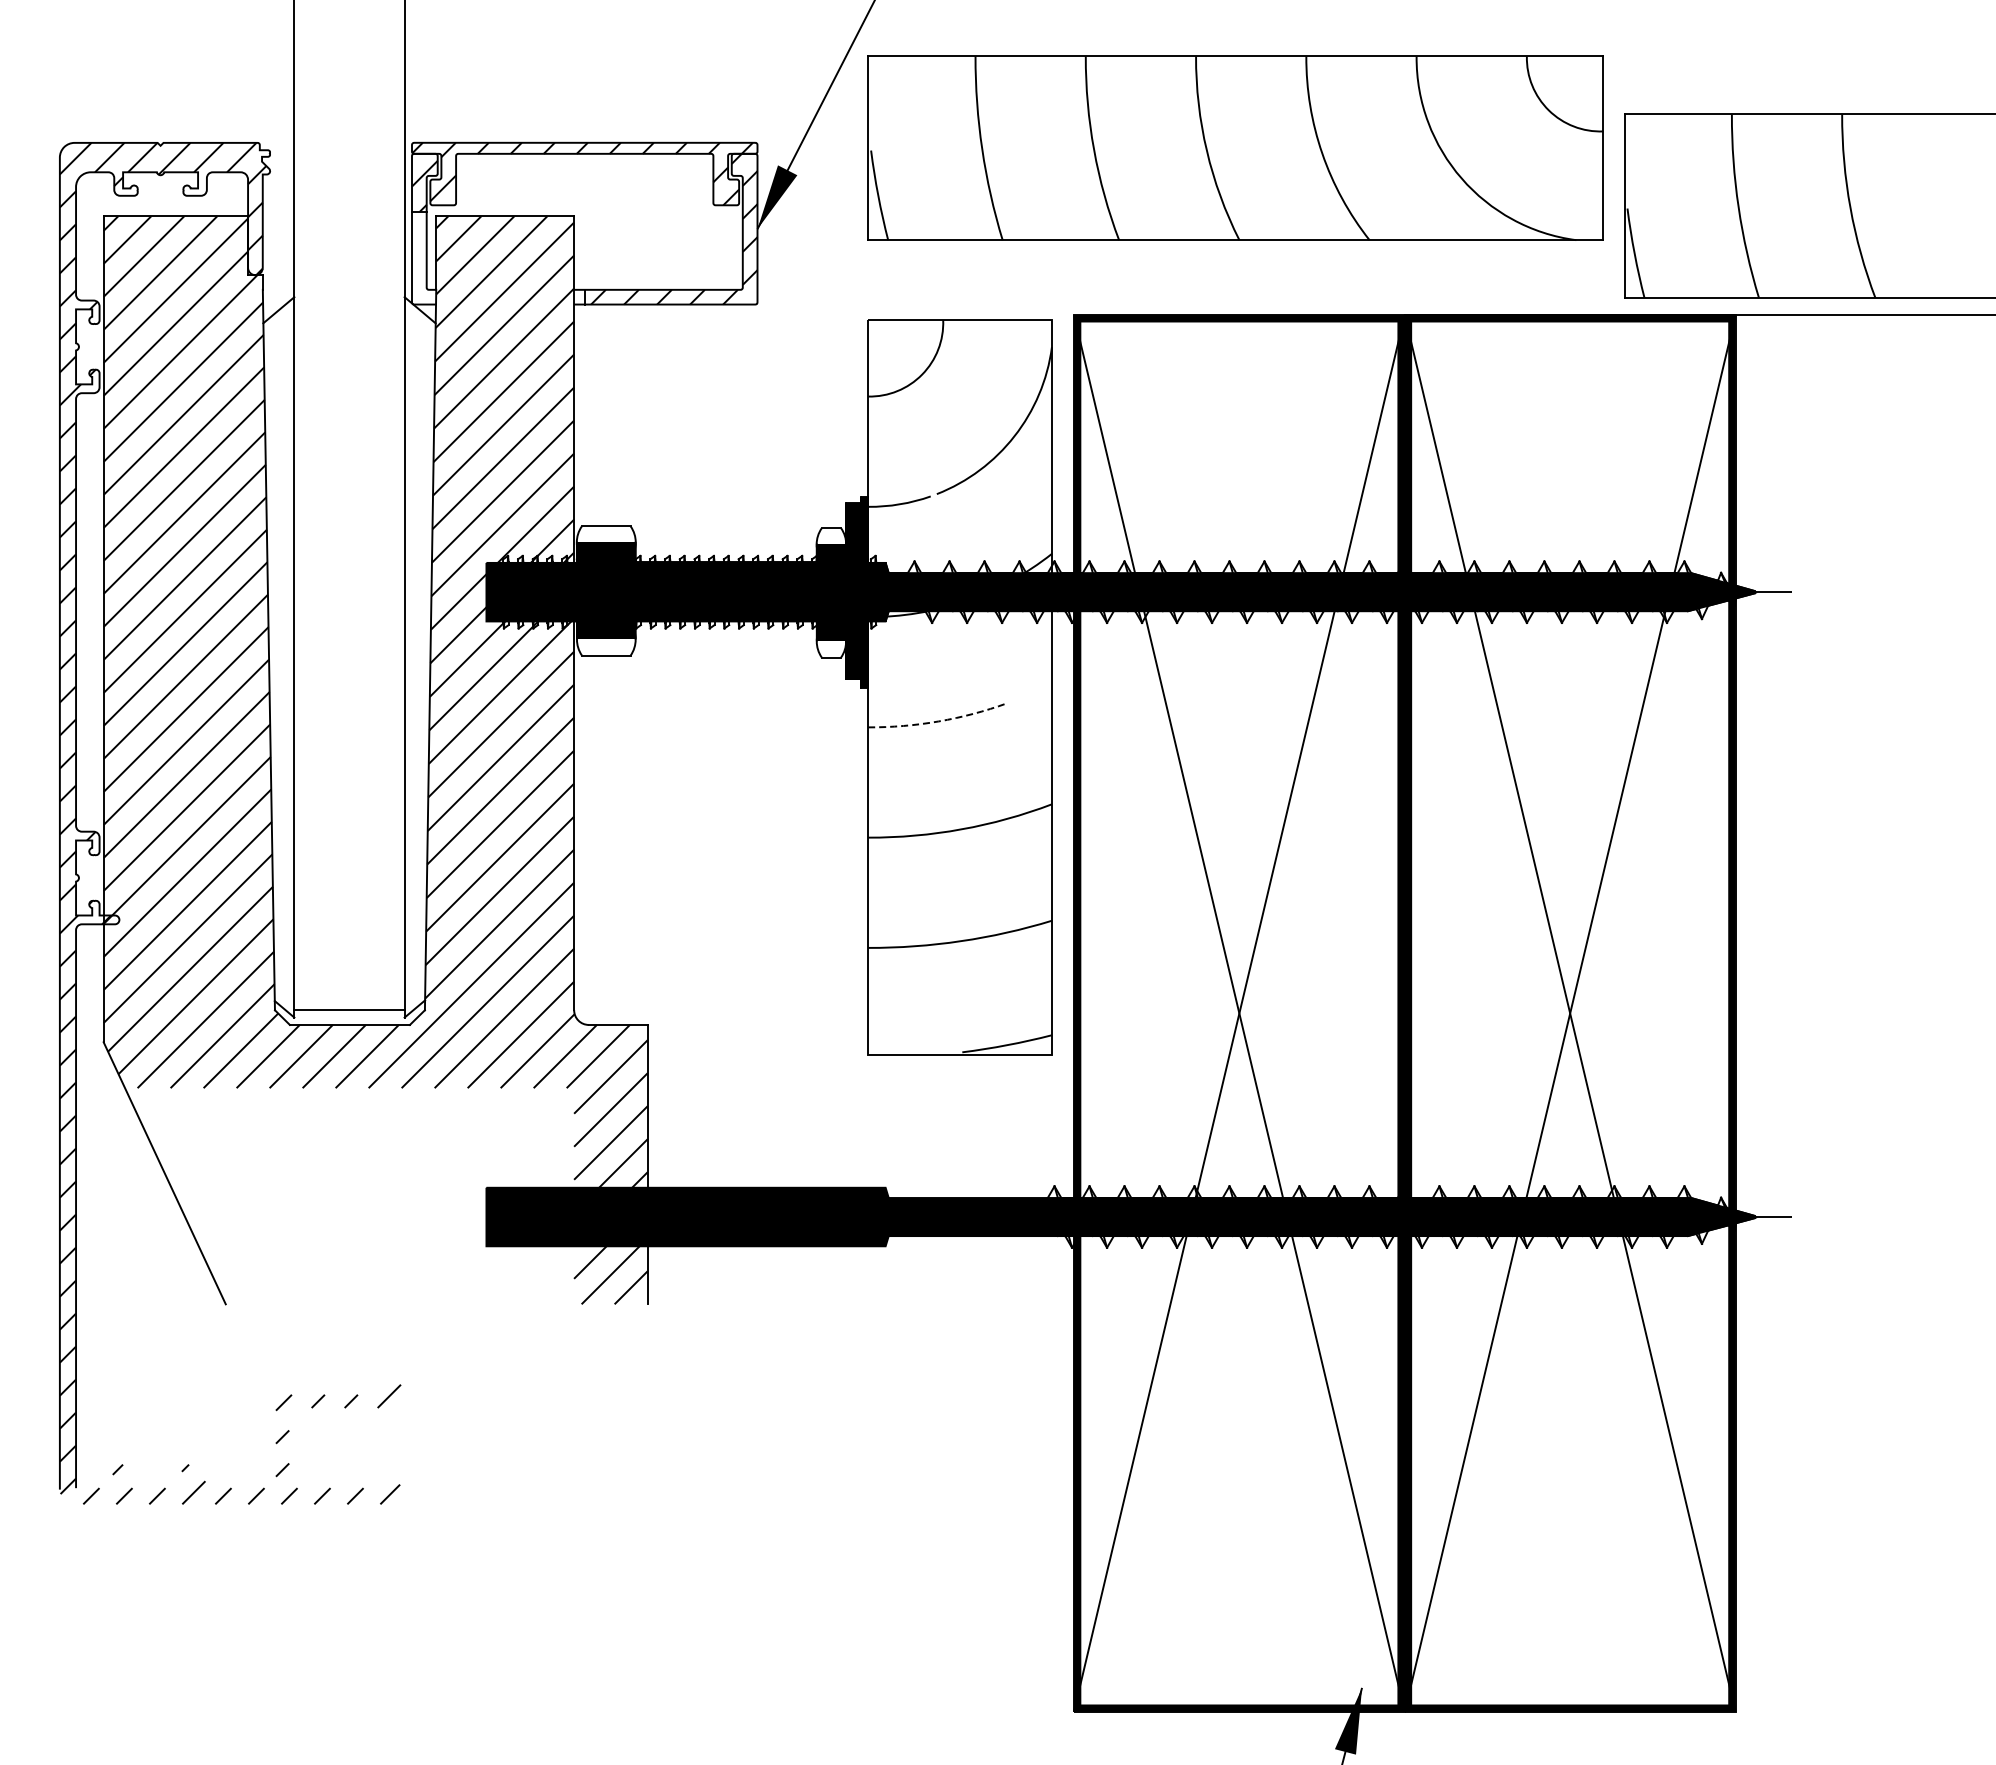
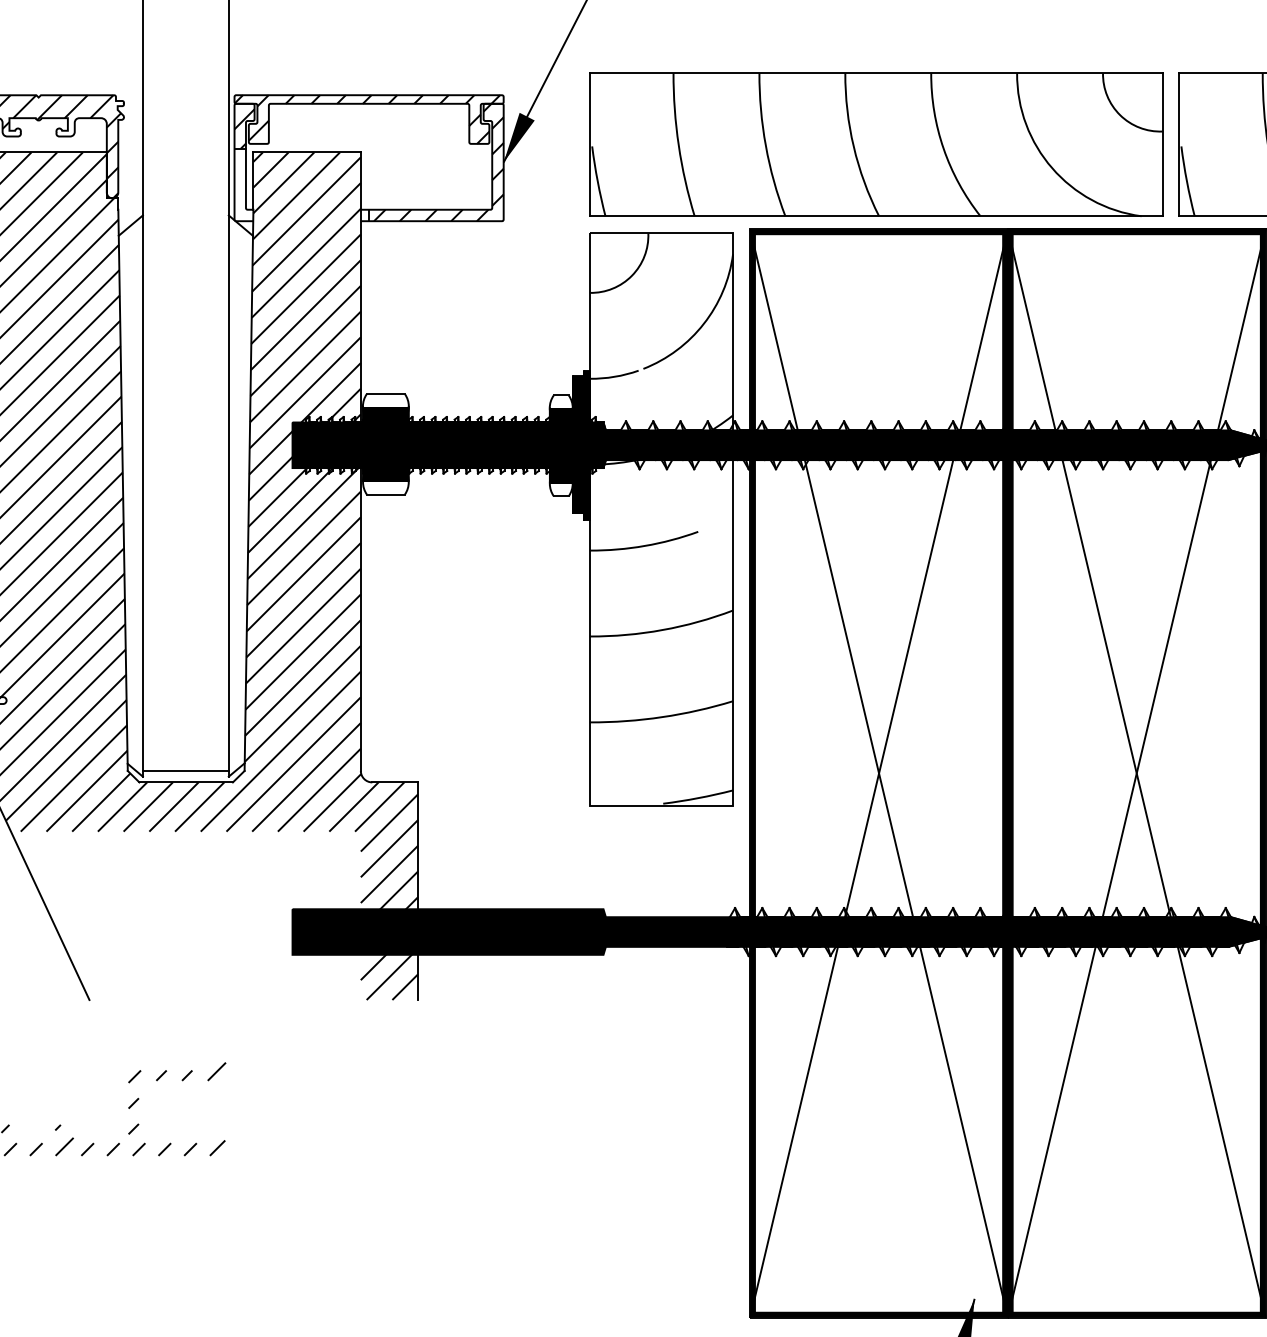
part: (1235, 147) -> (876, 144), moved
arc: (938, 721) -> (644, 546), dashed -> solid

